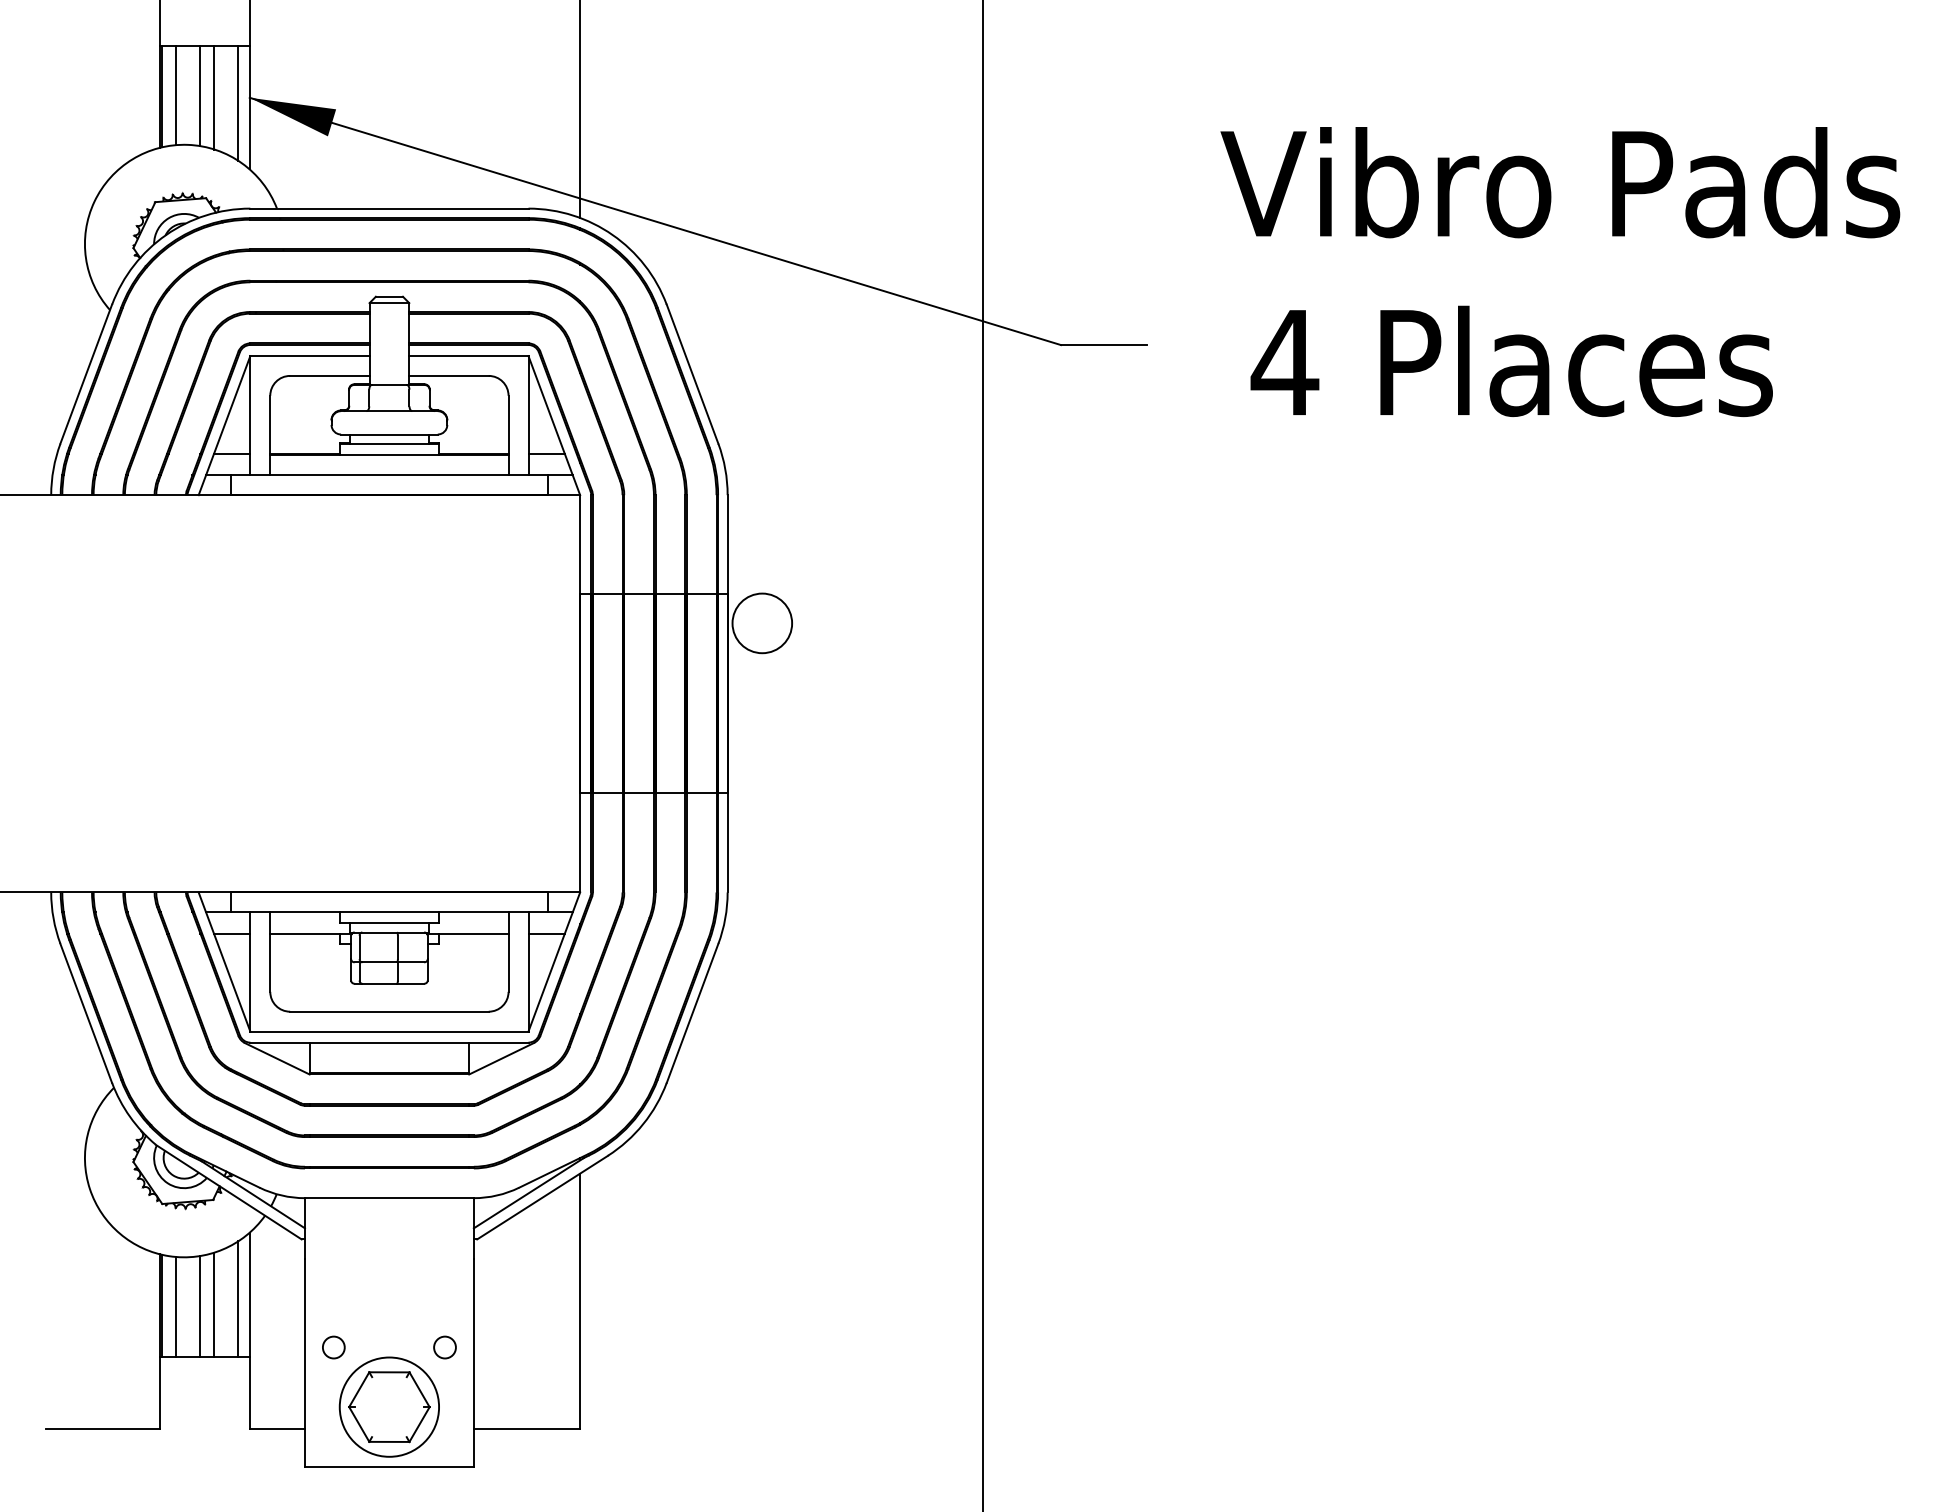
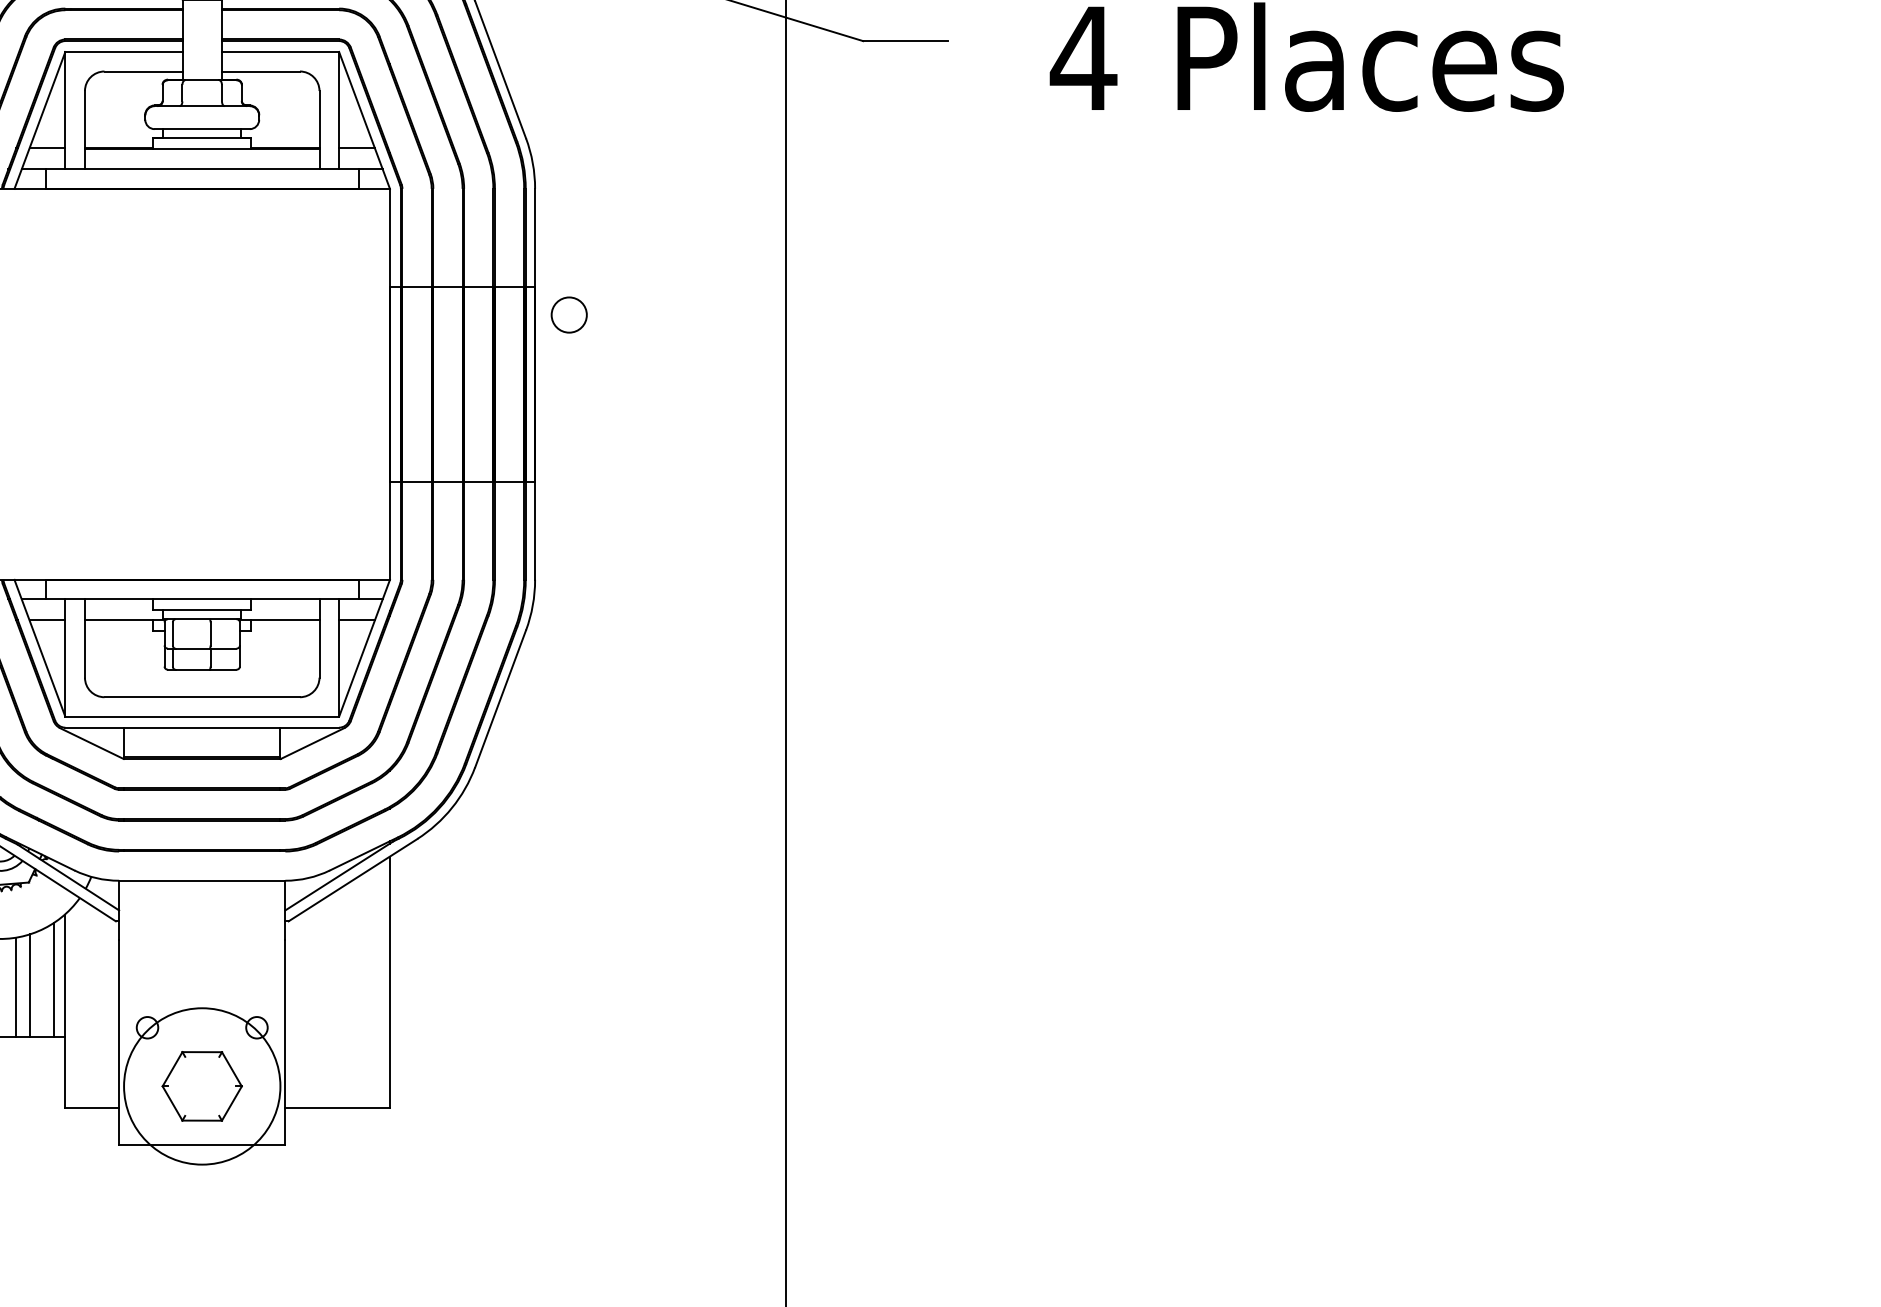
circle: (762, 623) -> (569, 315), size x0.6
circle: (389, 1406) -> (202, 1085), size x1.6

